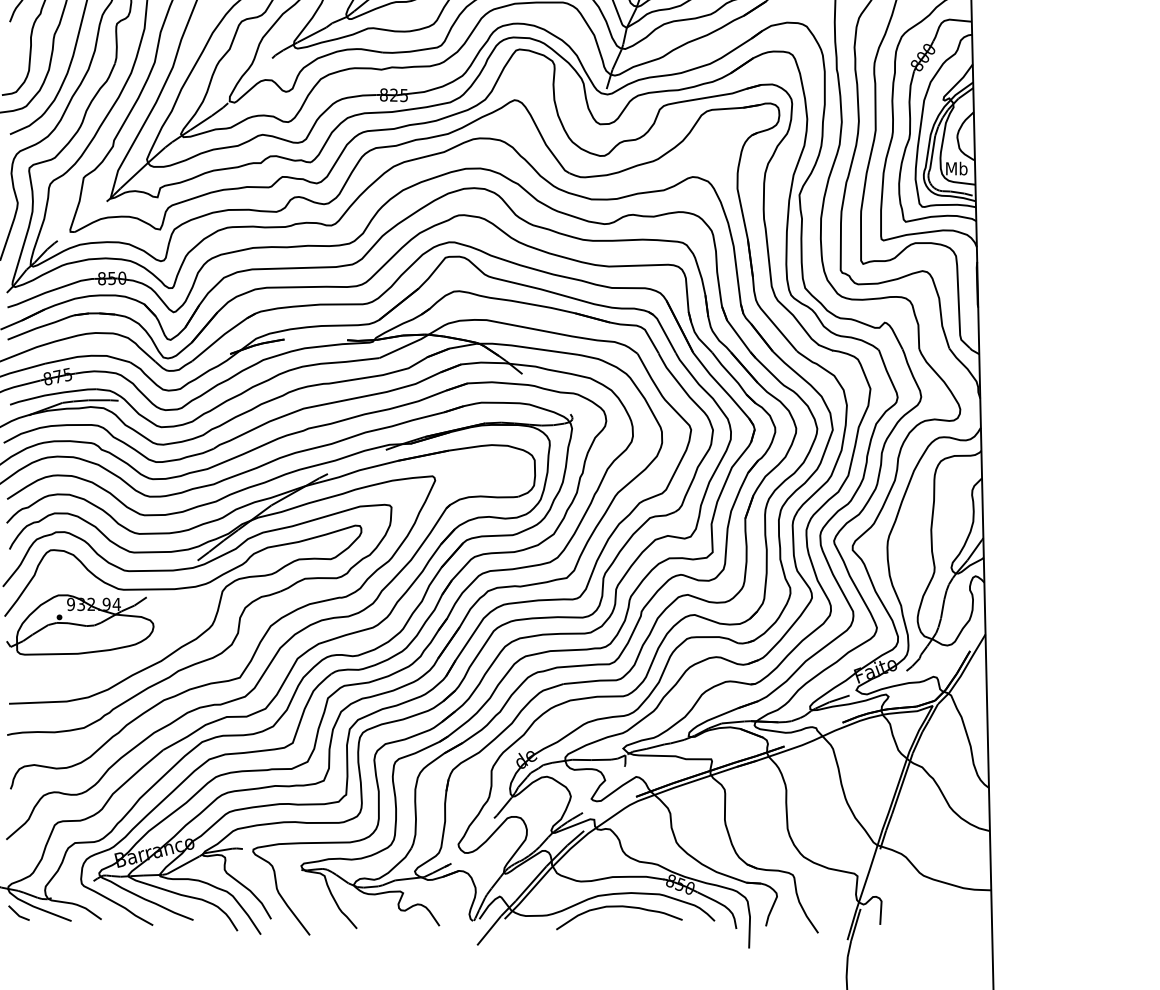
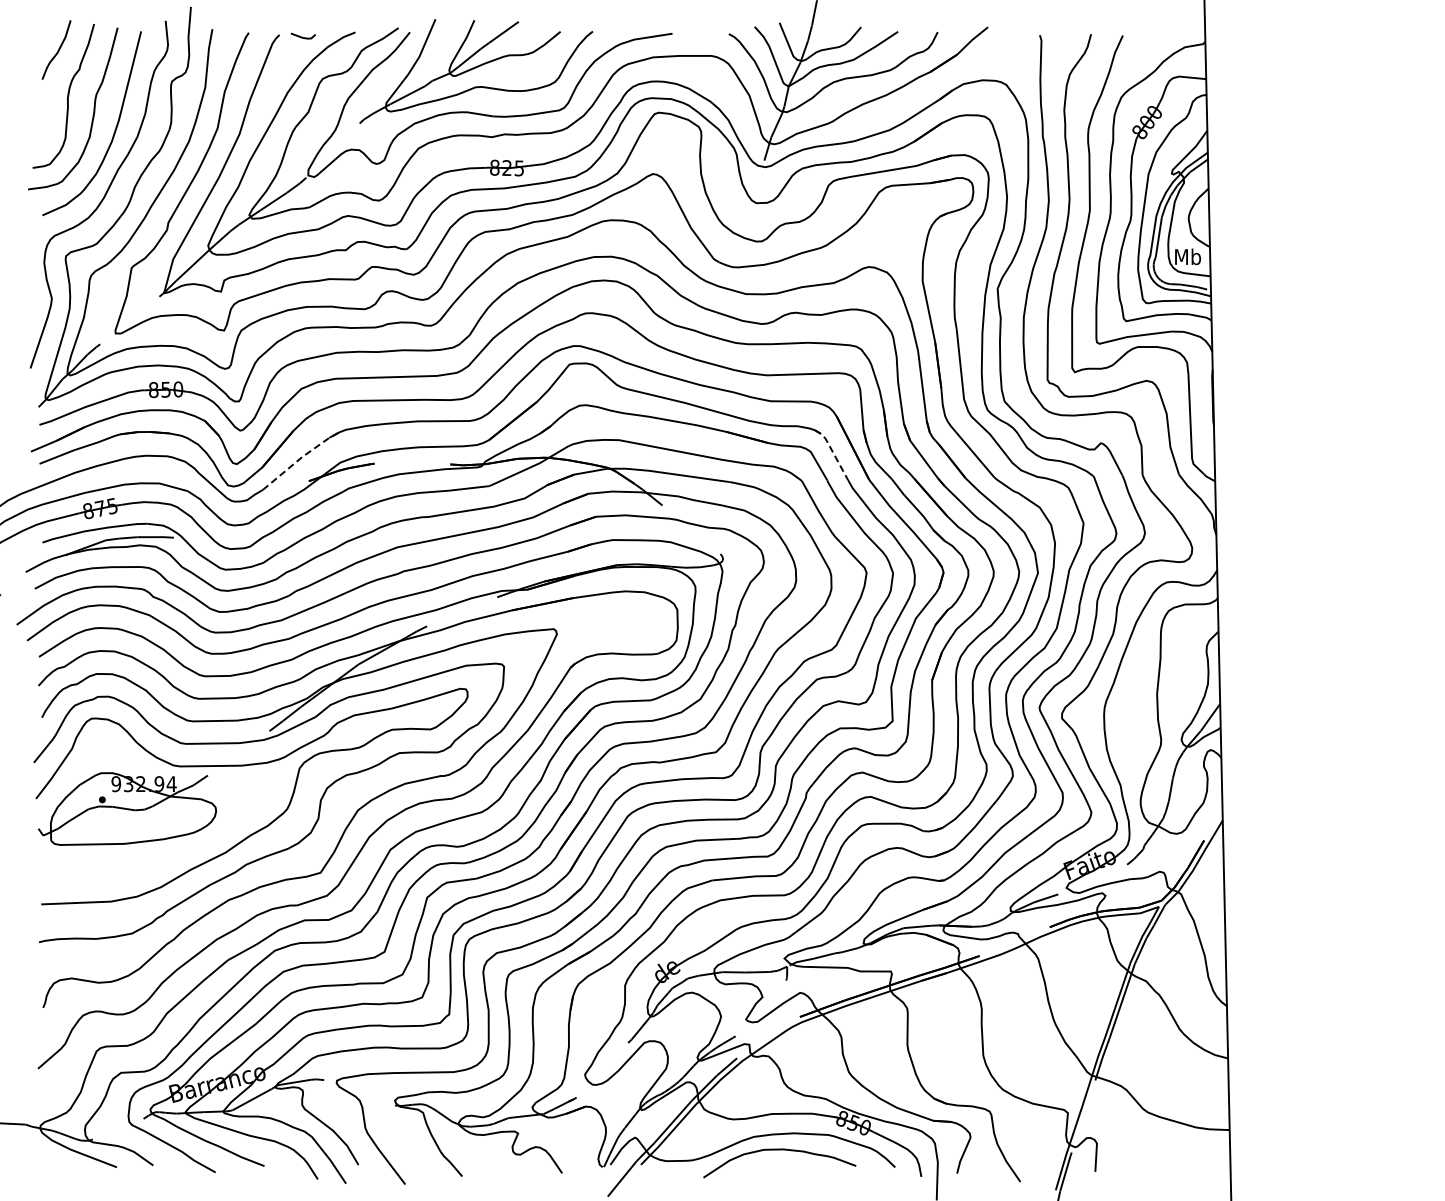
line: (662, 330) -> (832, 452), solid -> dashed
line: (223, 335) -> (300, 458), solid -> dashed
line: (18, 913) -> (52, 1158), removed

